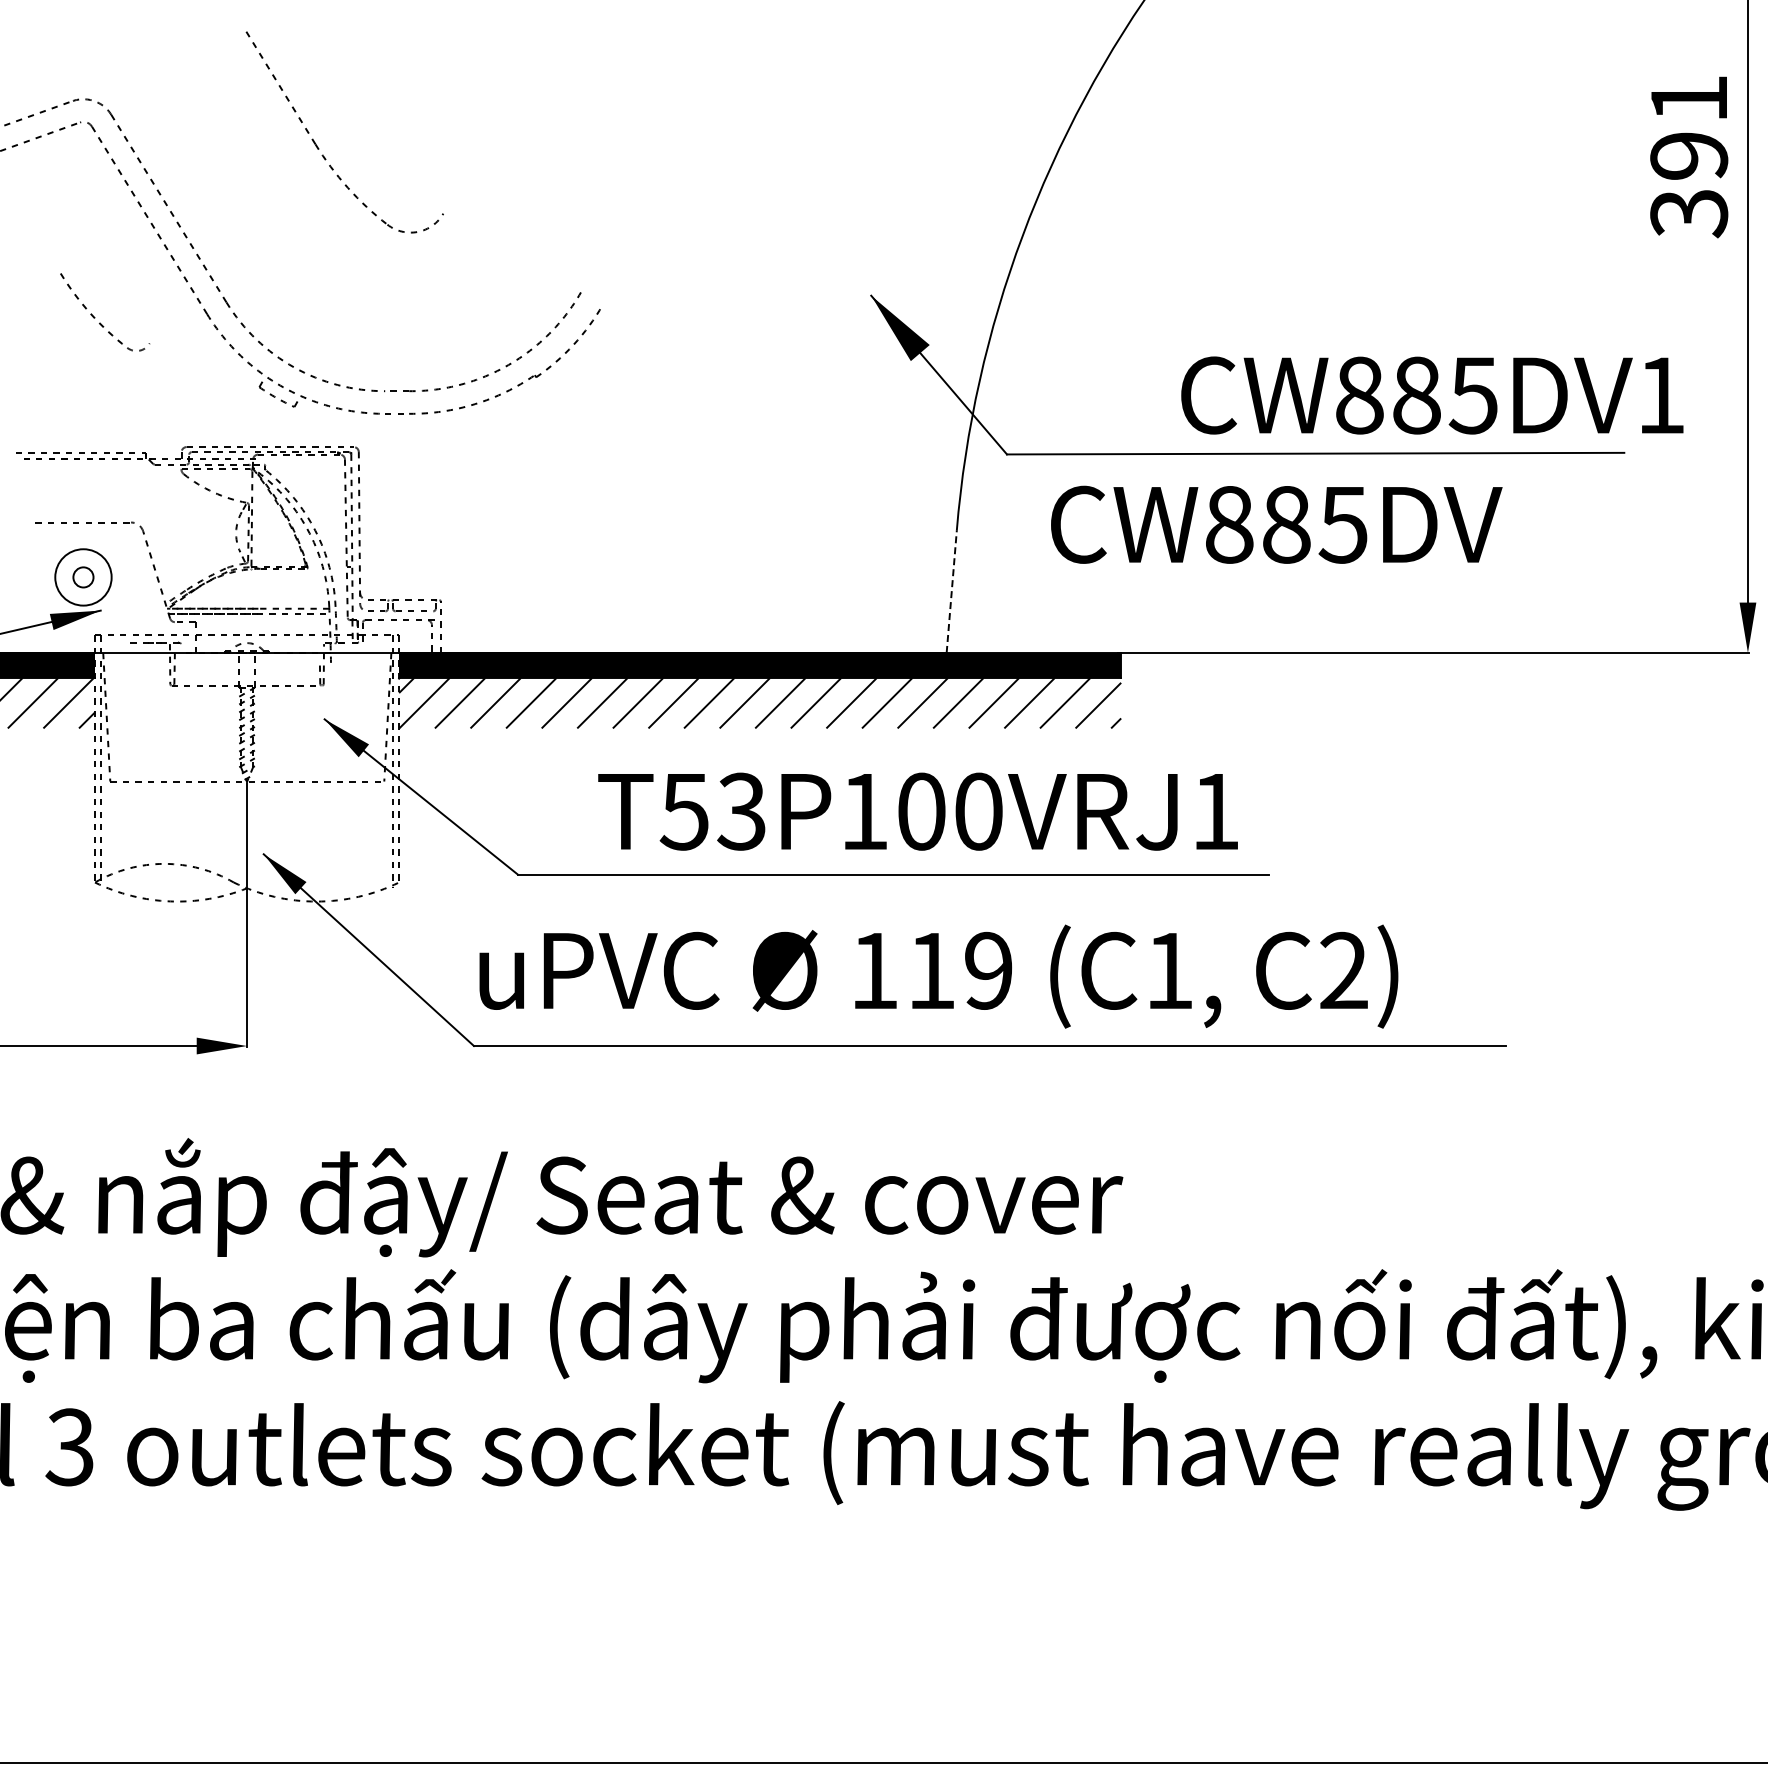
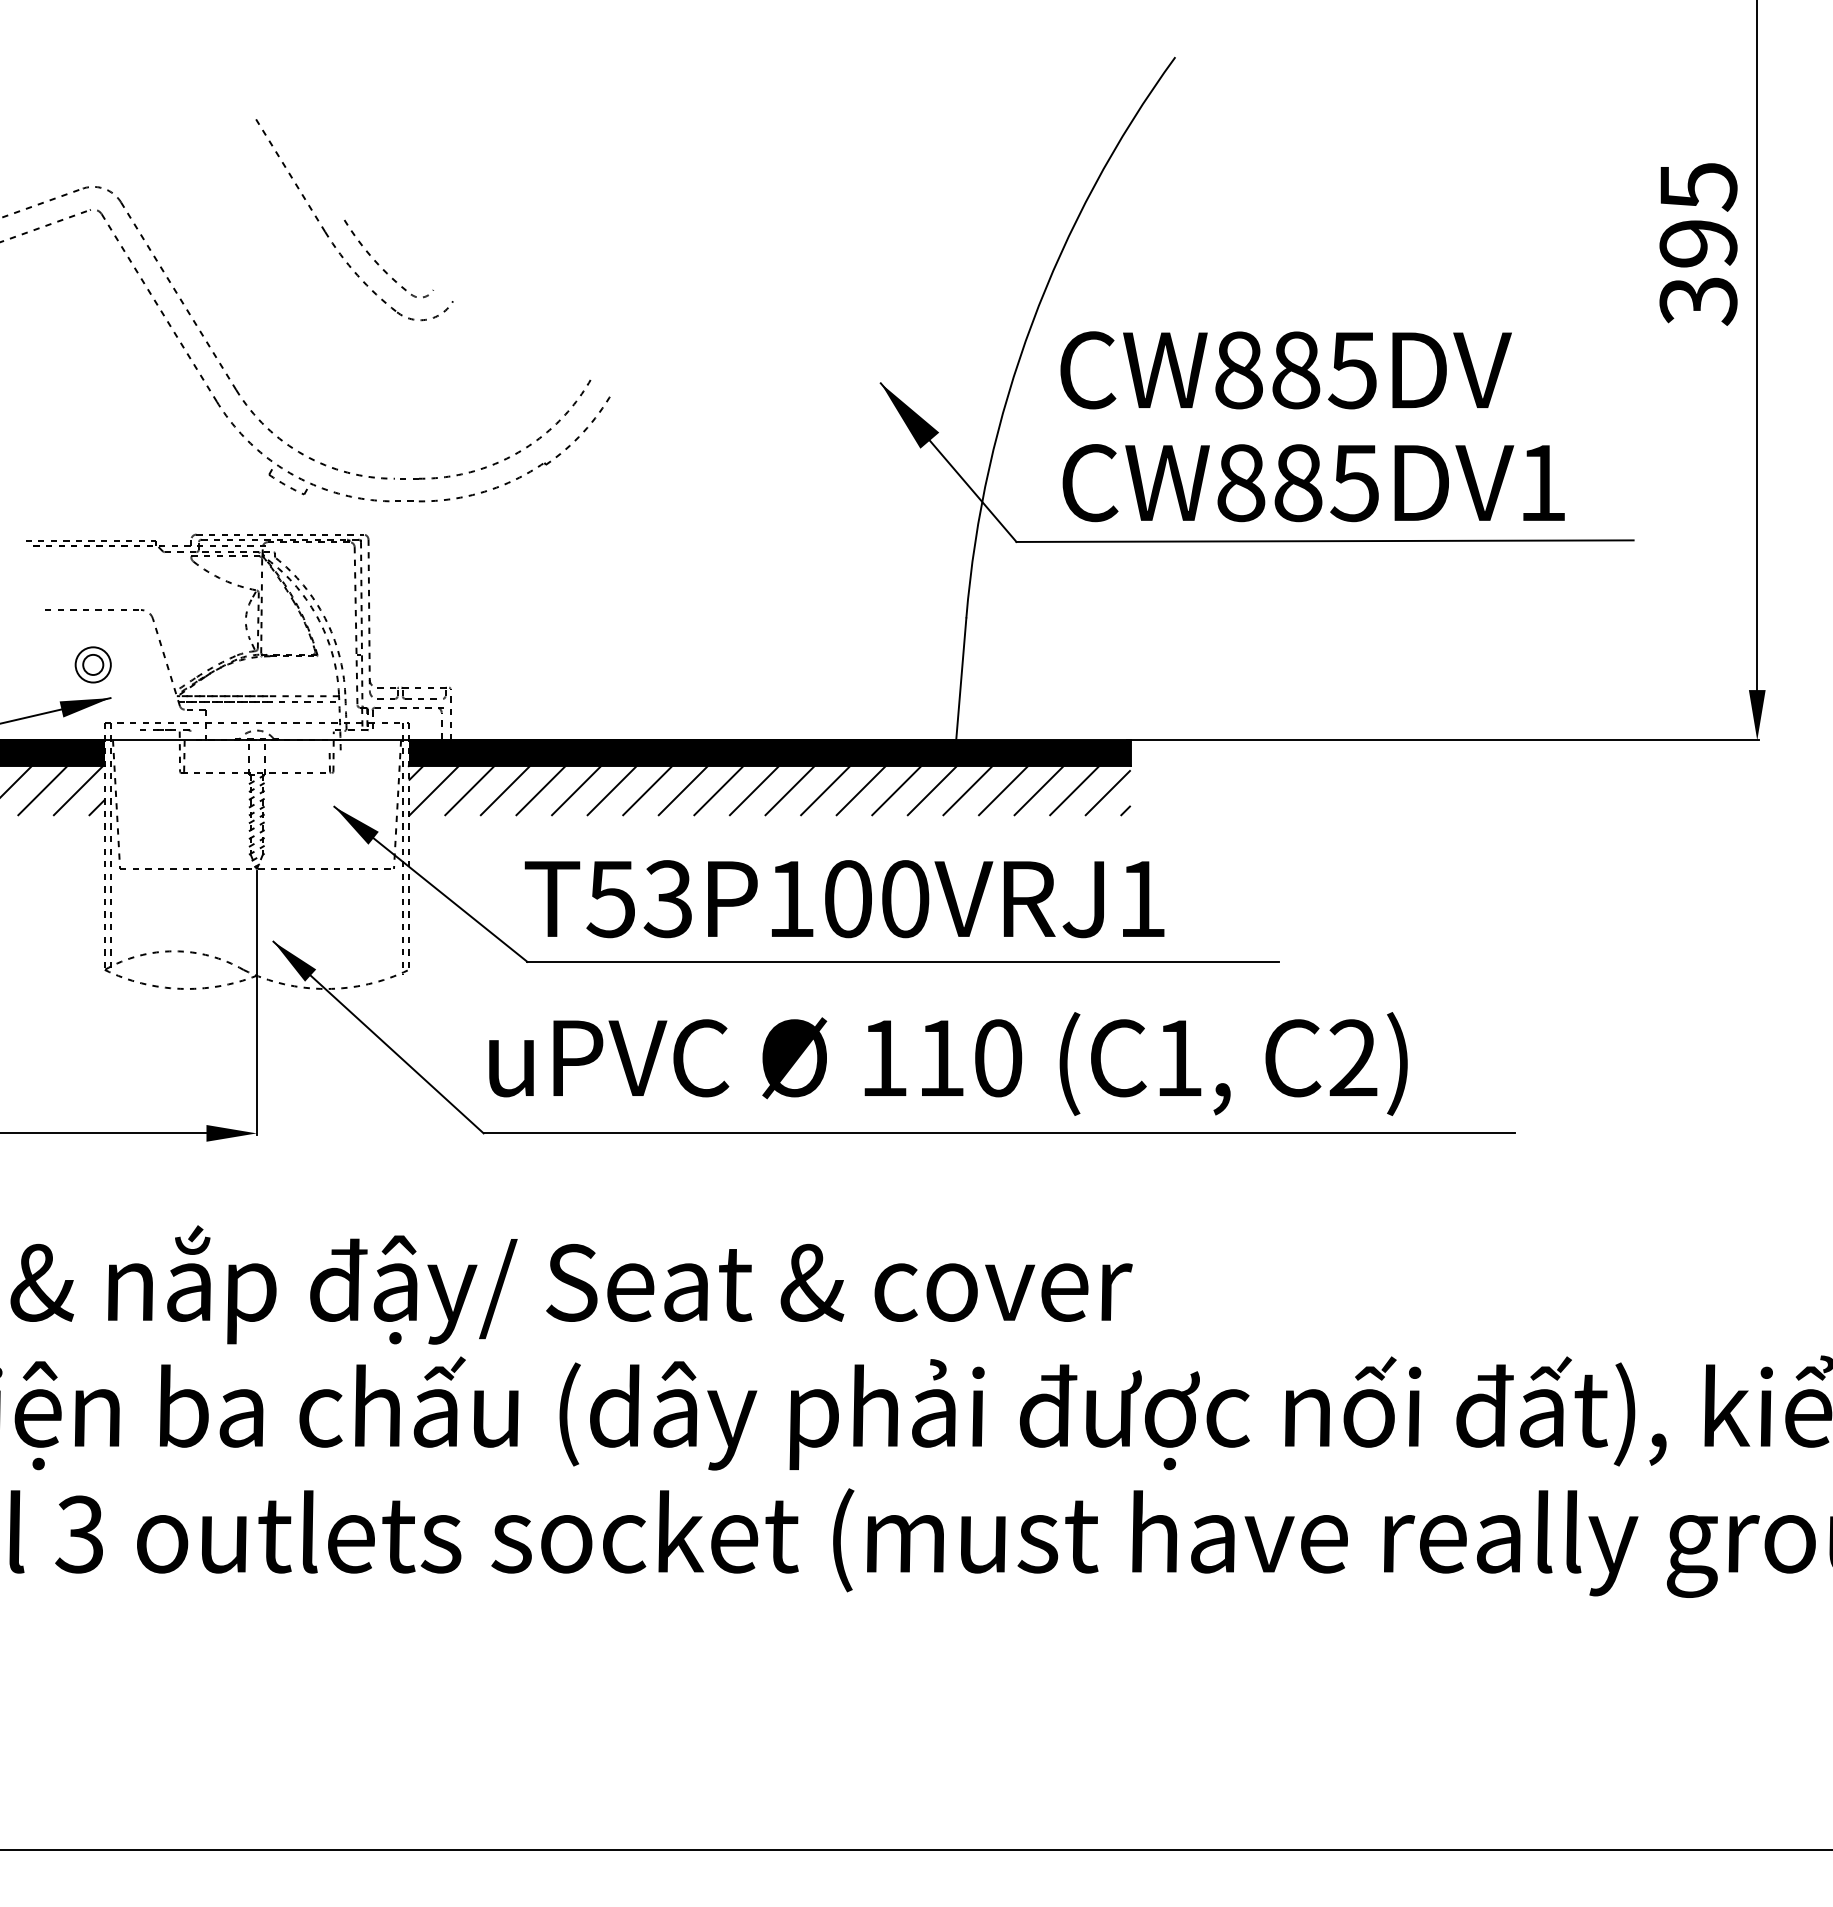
text: (1689, 99) -> (1698, 187), 391 -> 395
part: (95, 317) -> (379, 264), moved
text: (1432, 395) -> (1313, 483), moved
text: (1276, 524) -> (1285, 370), moved
circle: (82, 577) -> (92, 664), size x0.62
line: (951, 591) -> (961, 678), dashed -> solid
text: (917, 812) -> (844, 899), moved
text: (988, 971) -> (998, 1058), 119 -> 110

